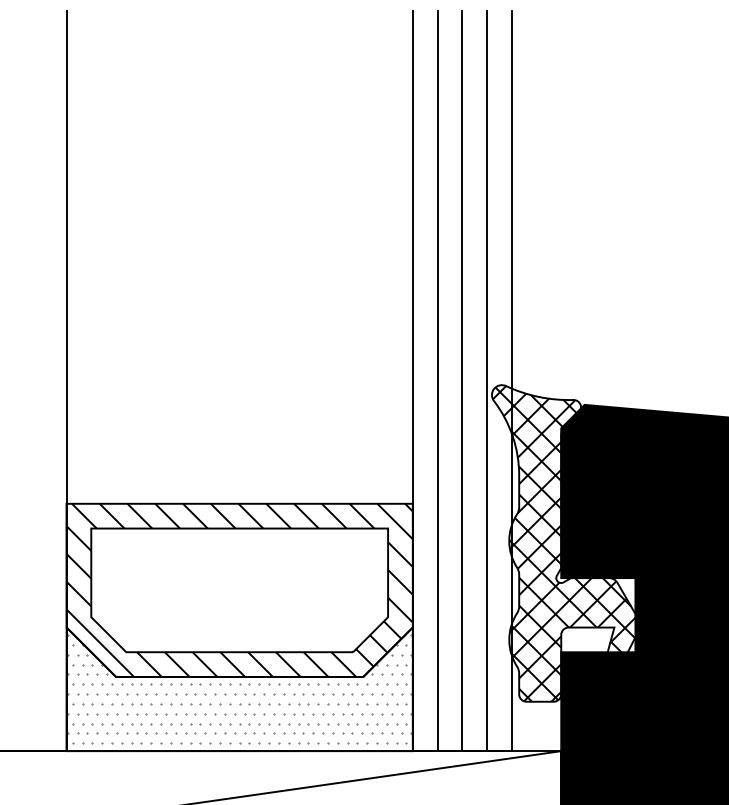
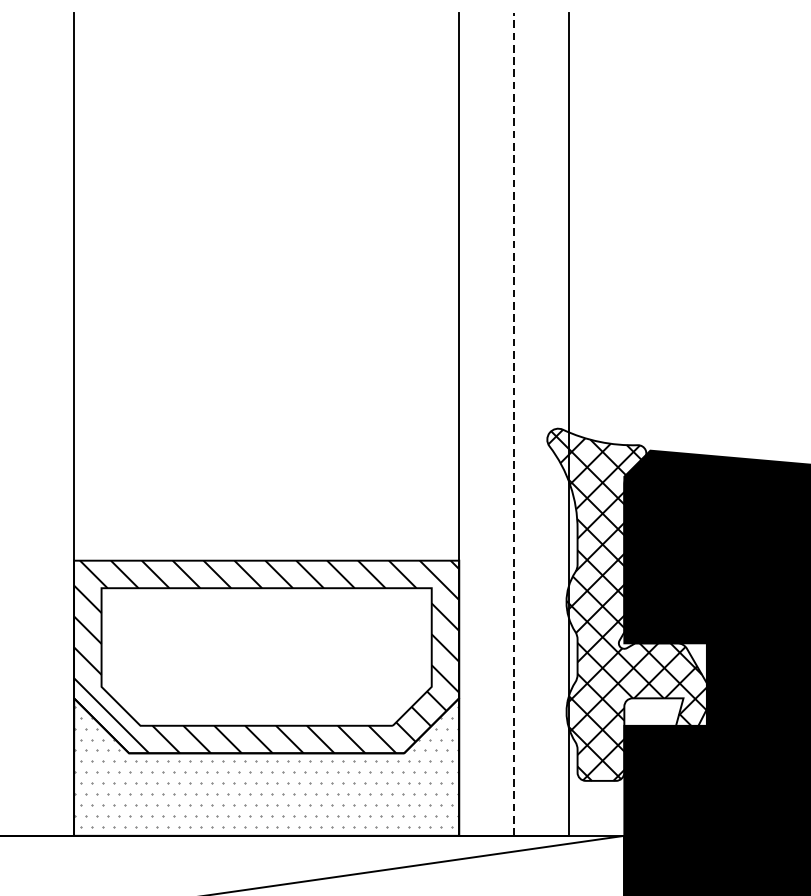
line: (437, 381) -> (486, 424), removed
line: (462, 381) -> (514, 424), solid -> dashed
line: (487, 381) -> (542, 424), removed

